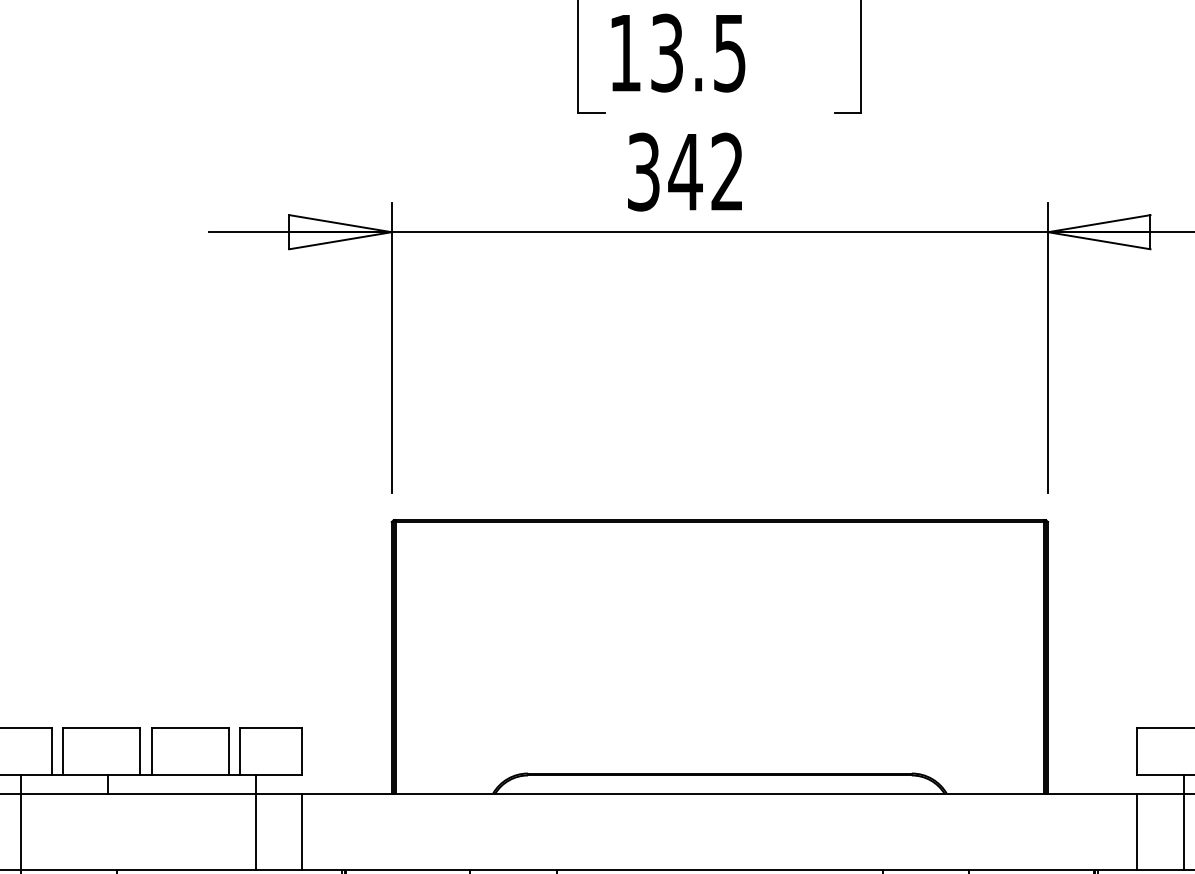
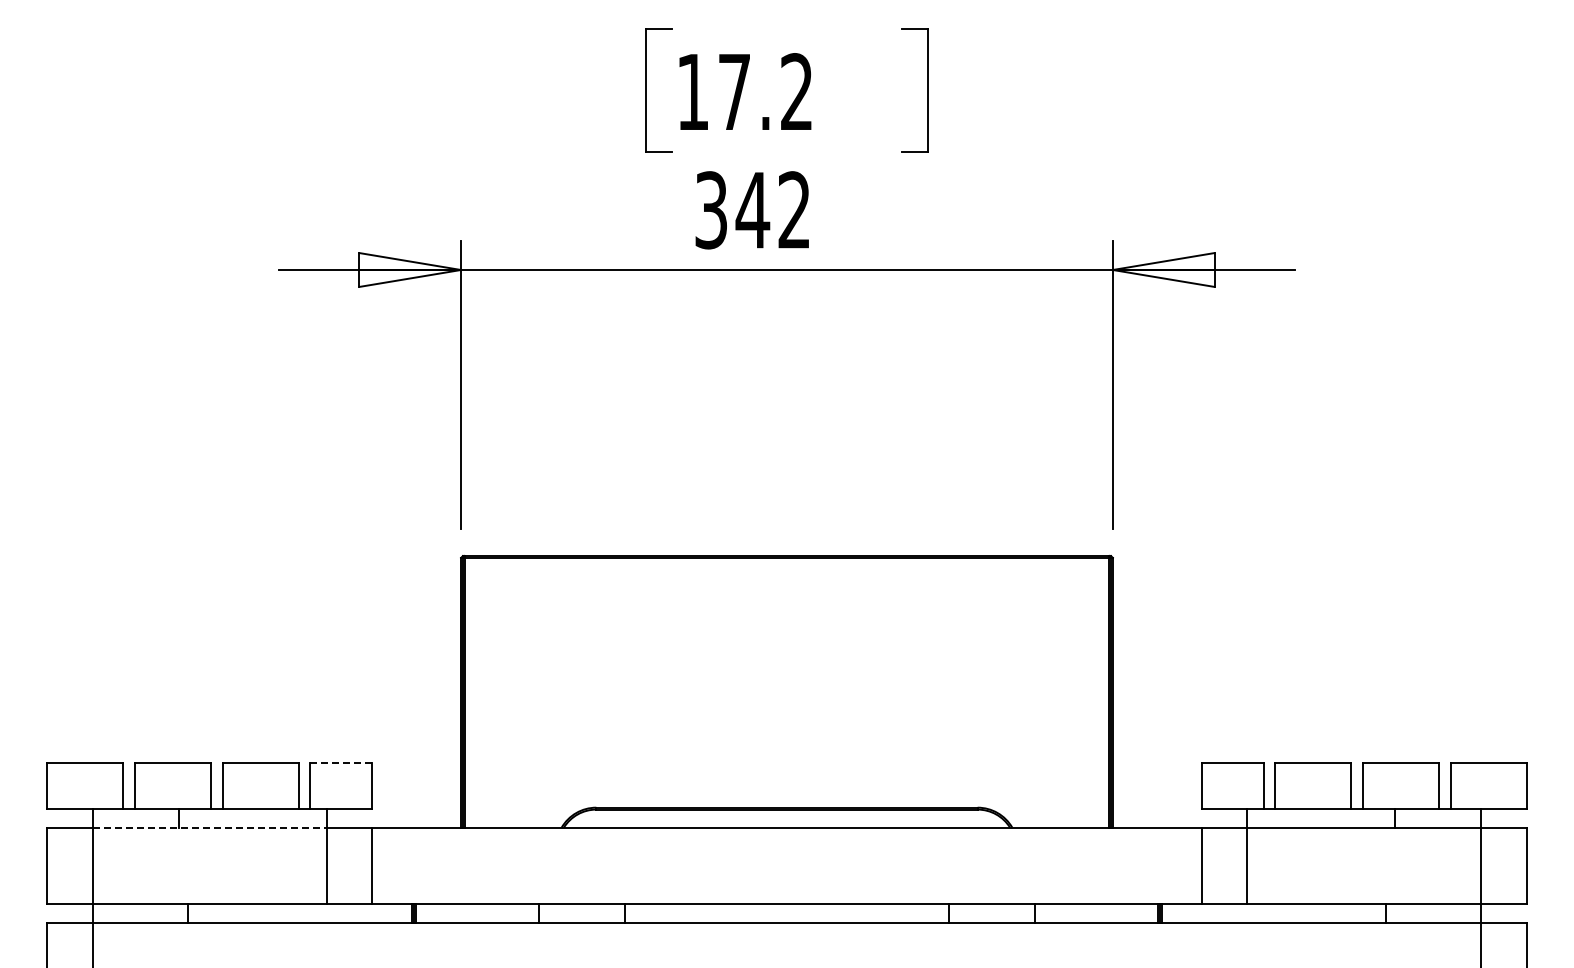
text: (698, 53) -> (765, 92), 13.5 -> 17.2
line: (271, 728) -> (341, 762), solid -> dashed
line: (138, 793) -> (209, 827), solid -> dashed

